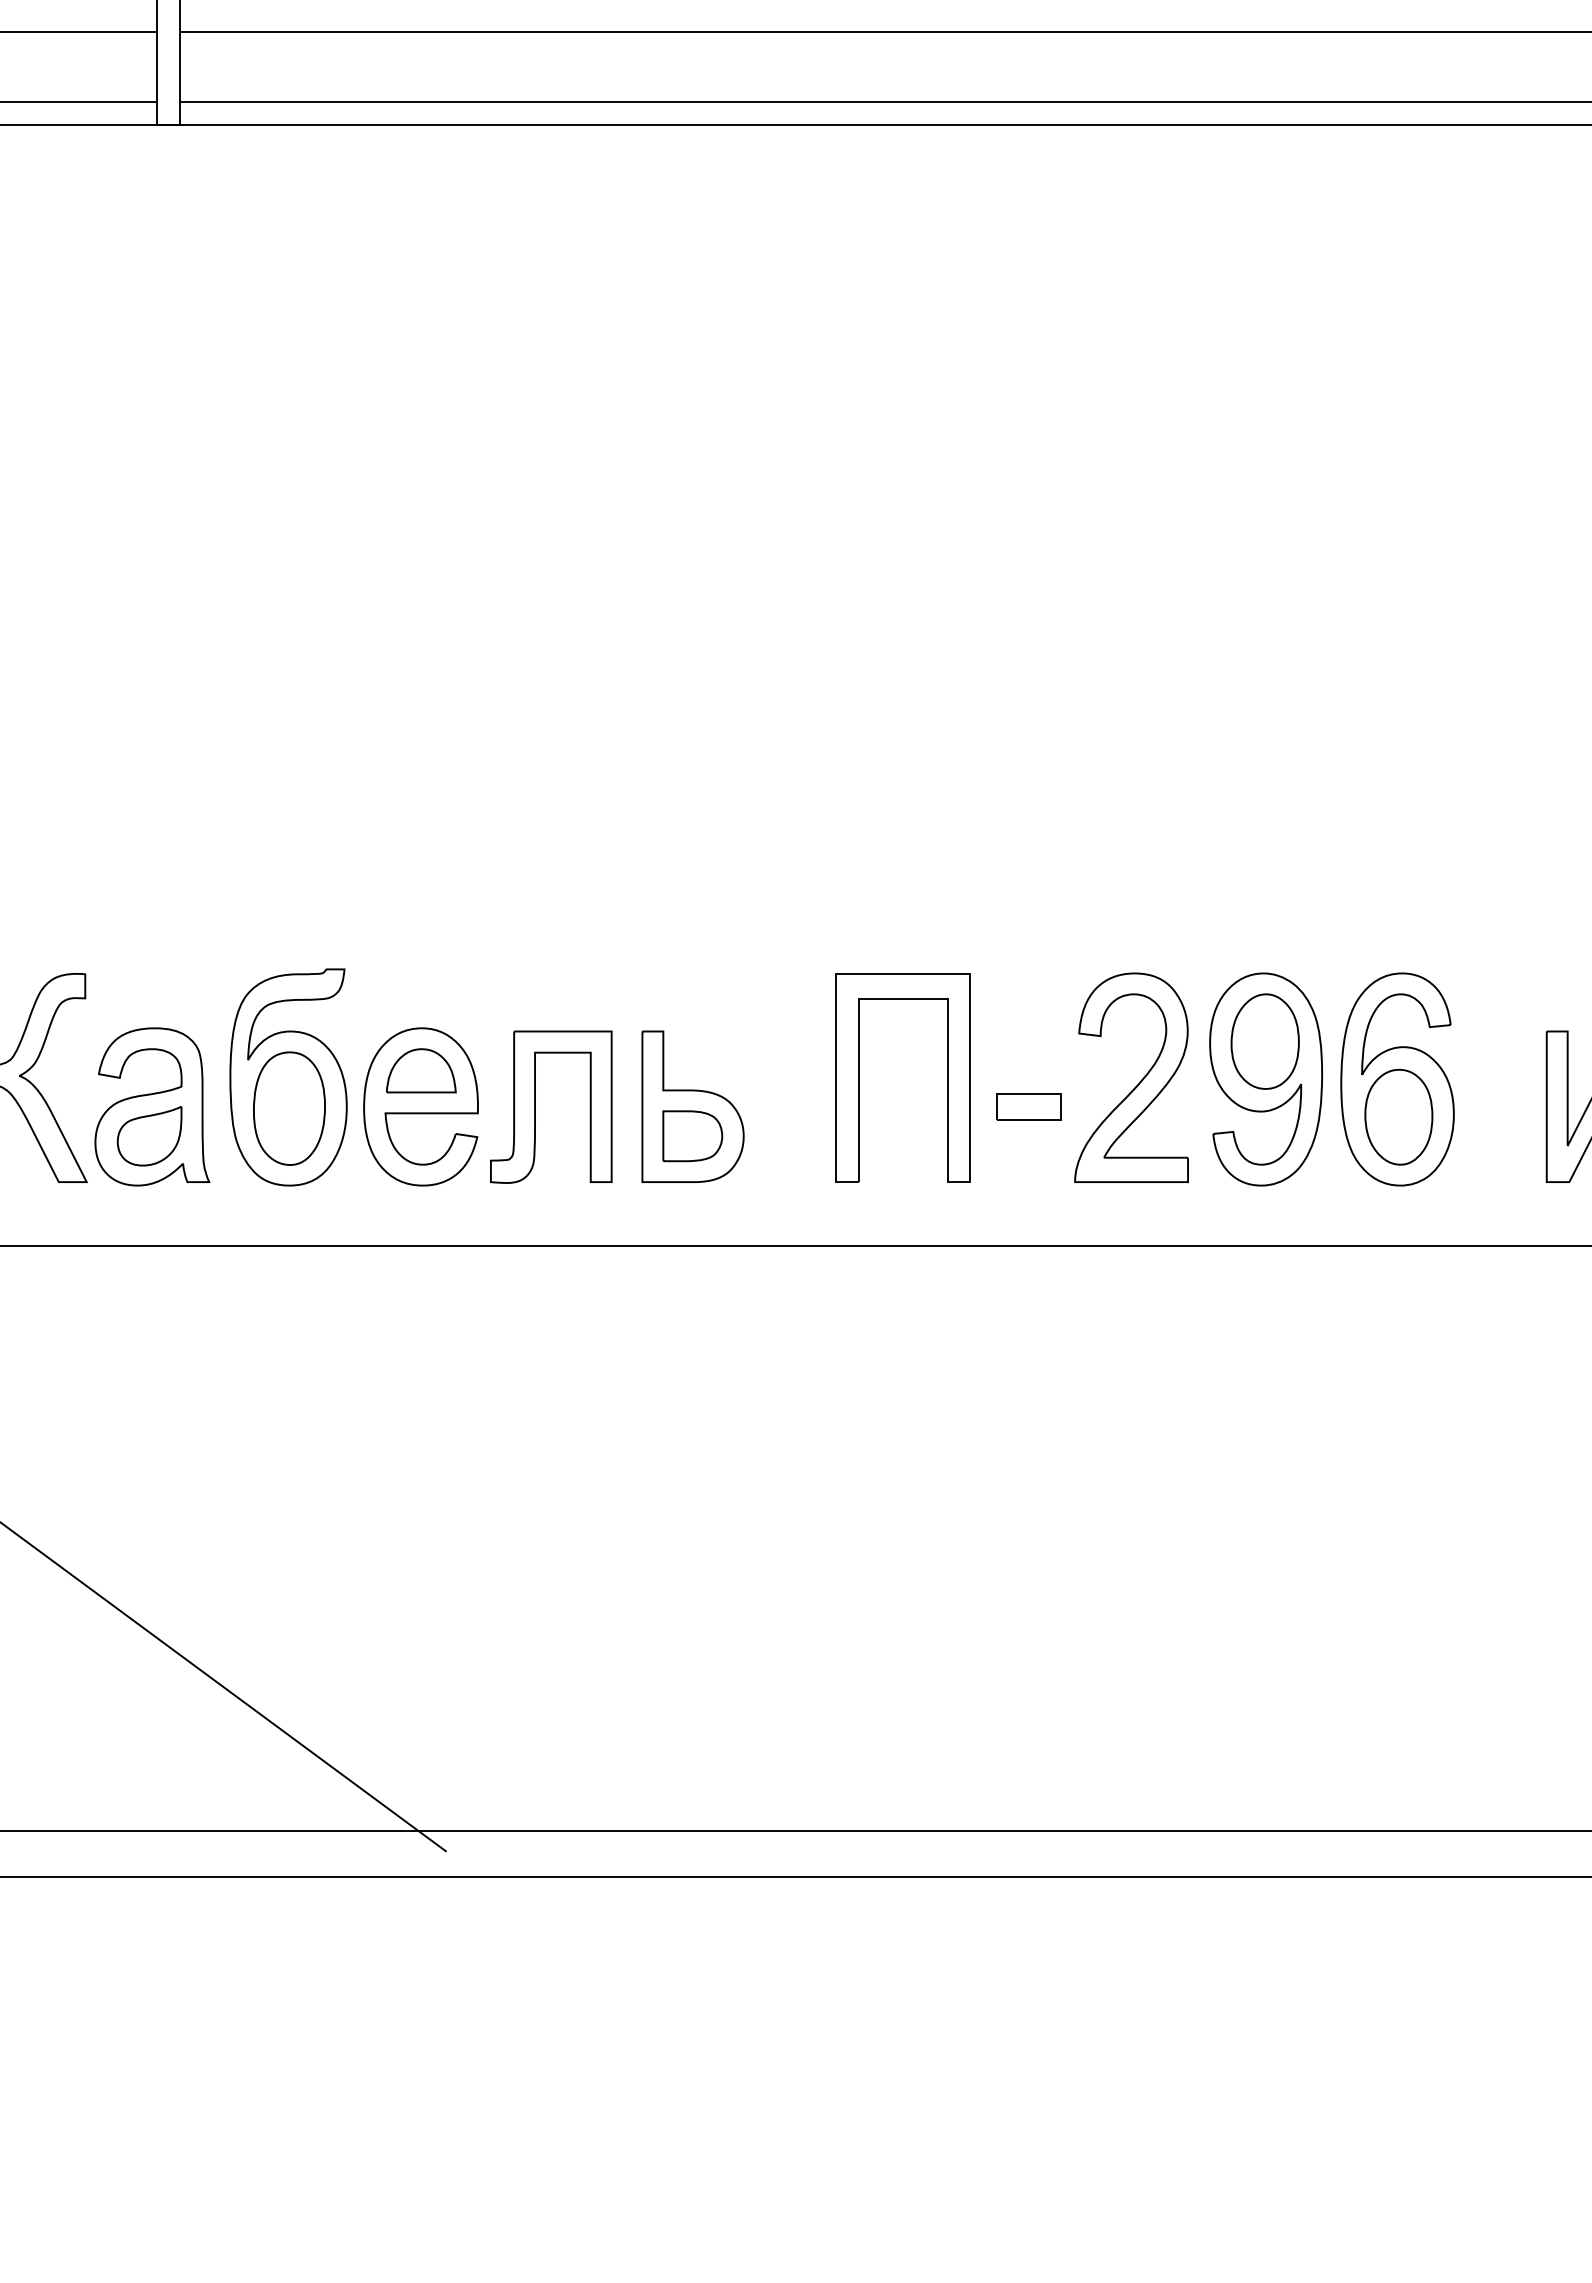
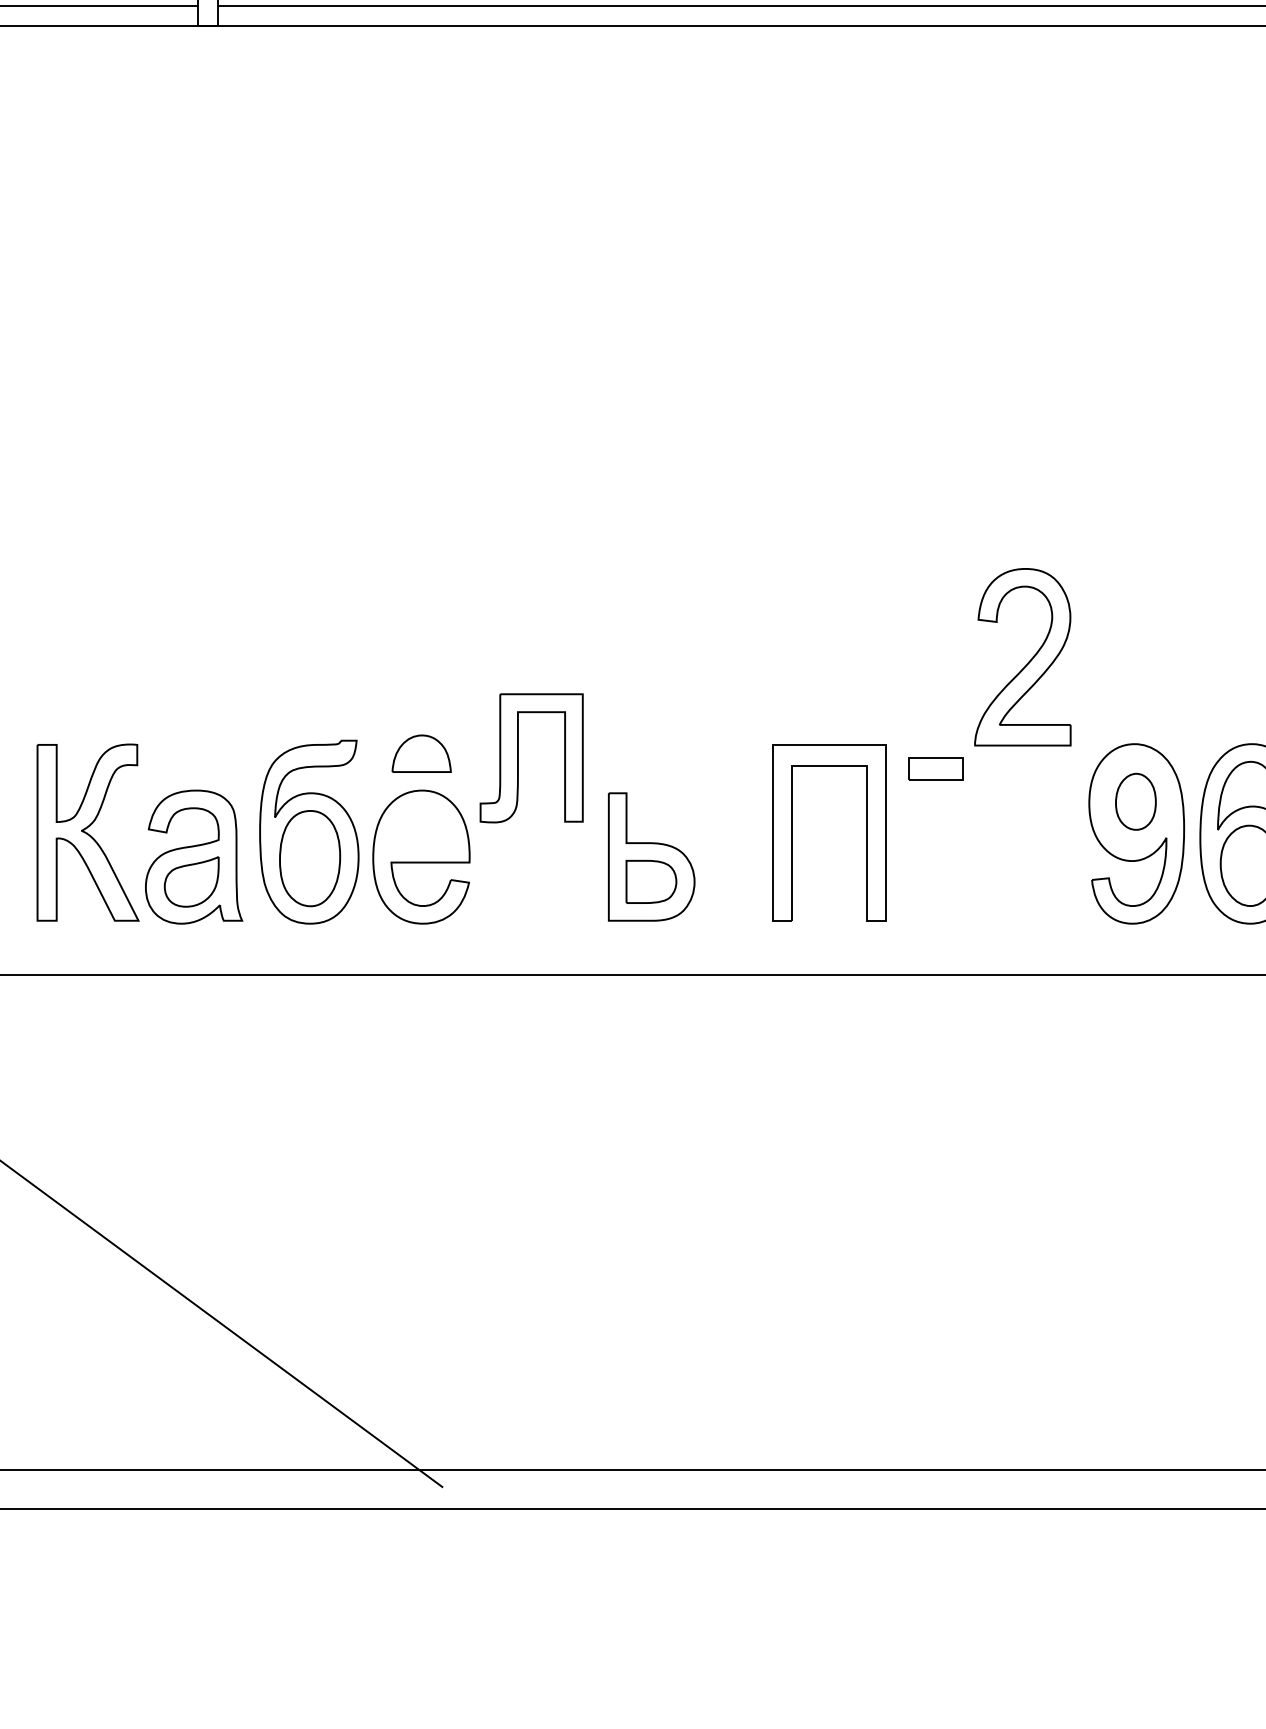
part: (1264, 1041) -> (1135, 801), size x0.7
part: (421, 1070) -> (421, 753), moved
part: (1139, 1081) -> (1029, 660), moved
part: (535, 1106) -> (518, 757), moved
part: (1028, 1106) -> (935, 768), moved

